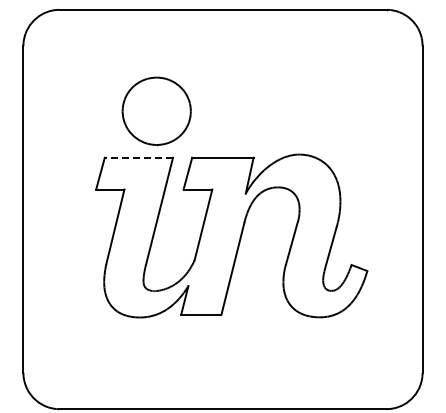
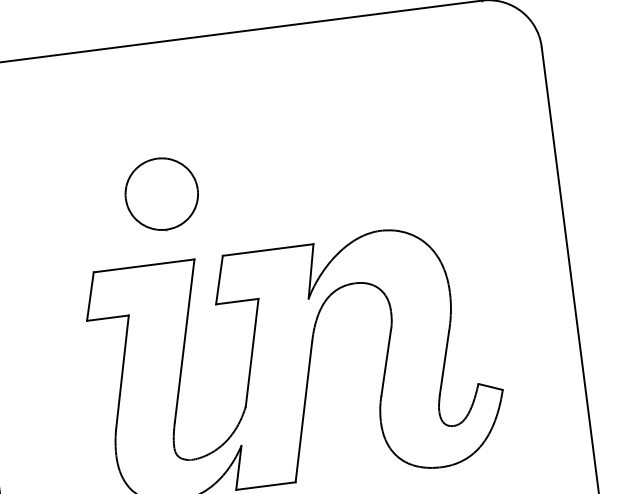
part: (156, 111) -> (161, 194), size x0.71
line: (138, 157) -> (143, 265), dashed -> solid

